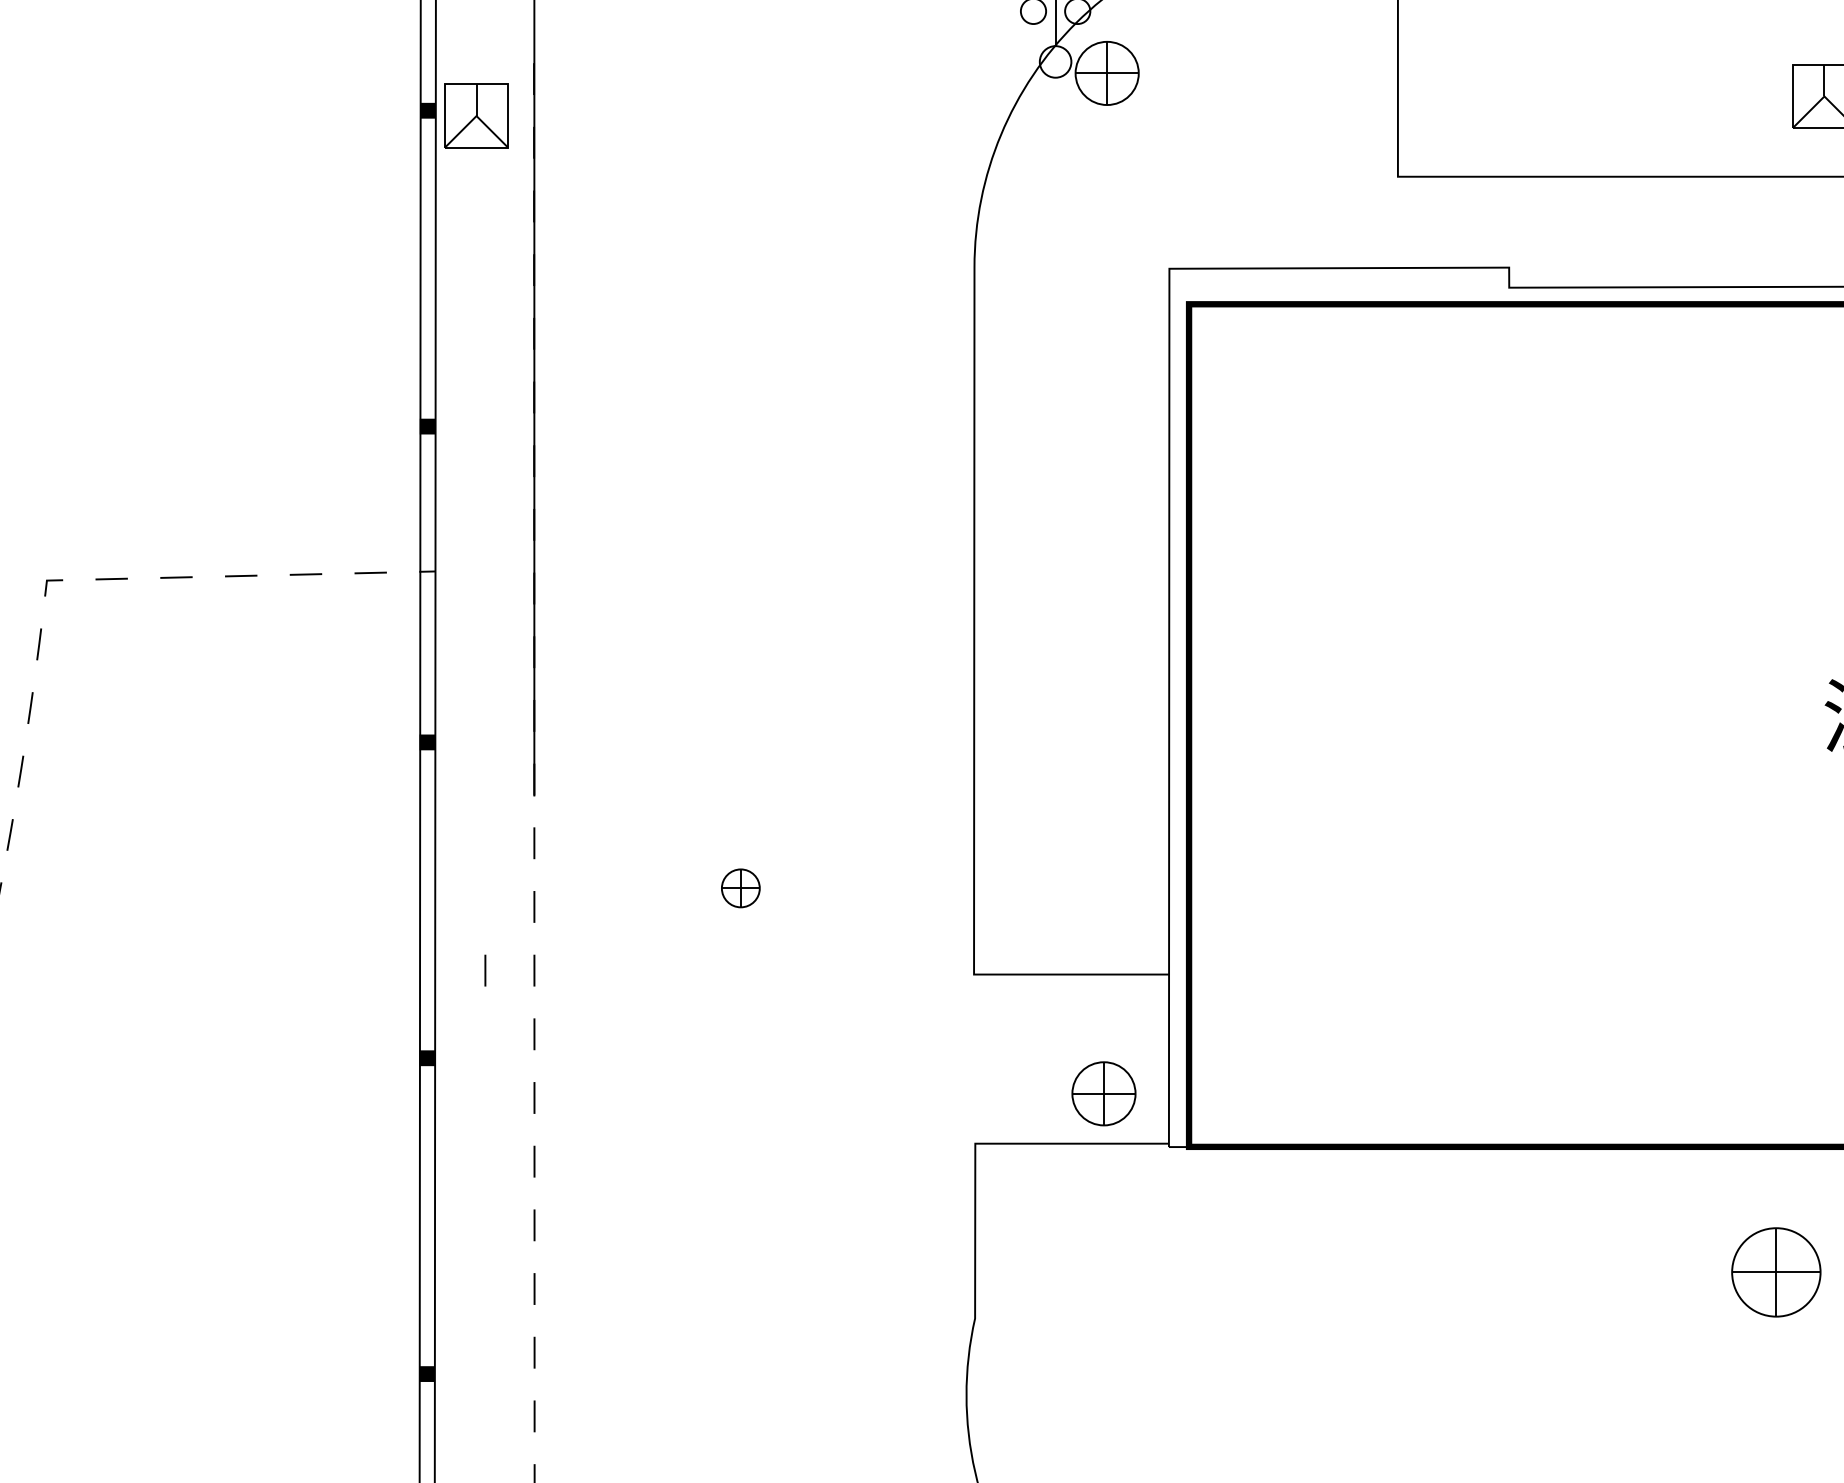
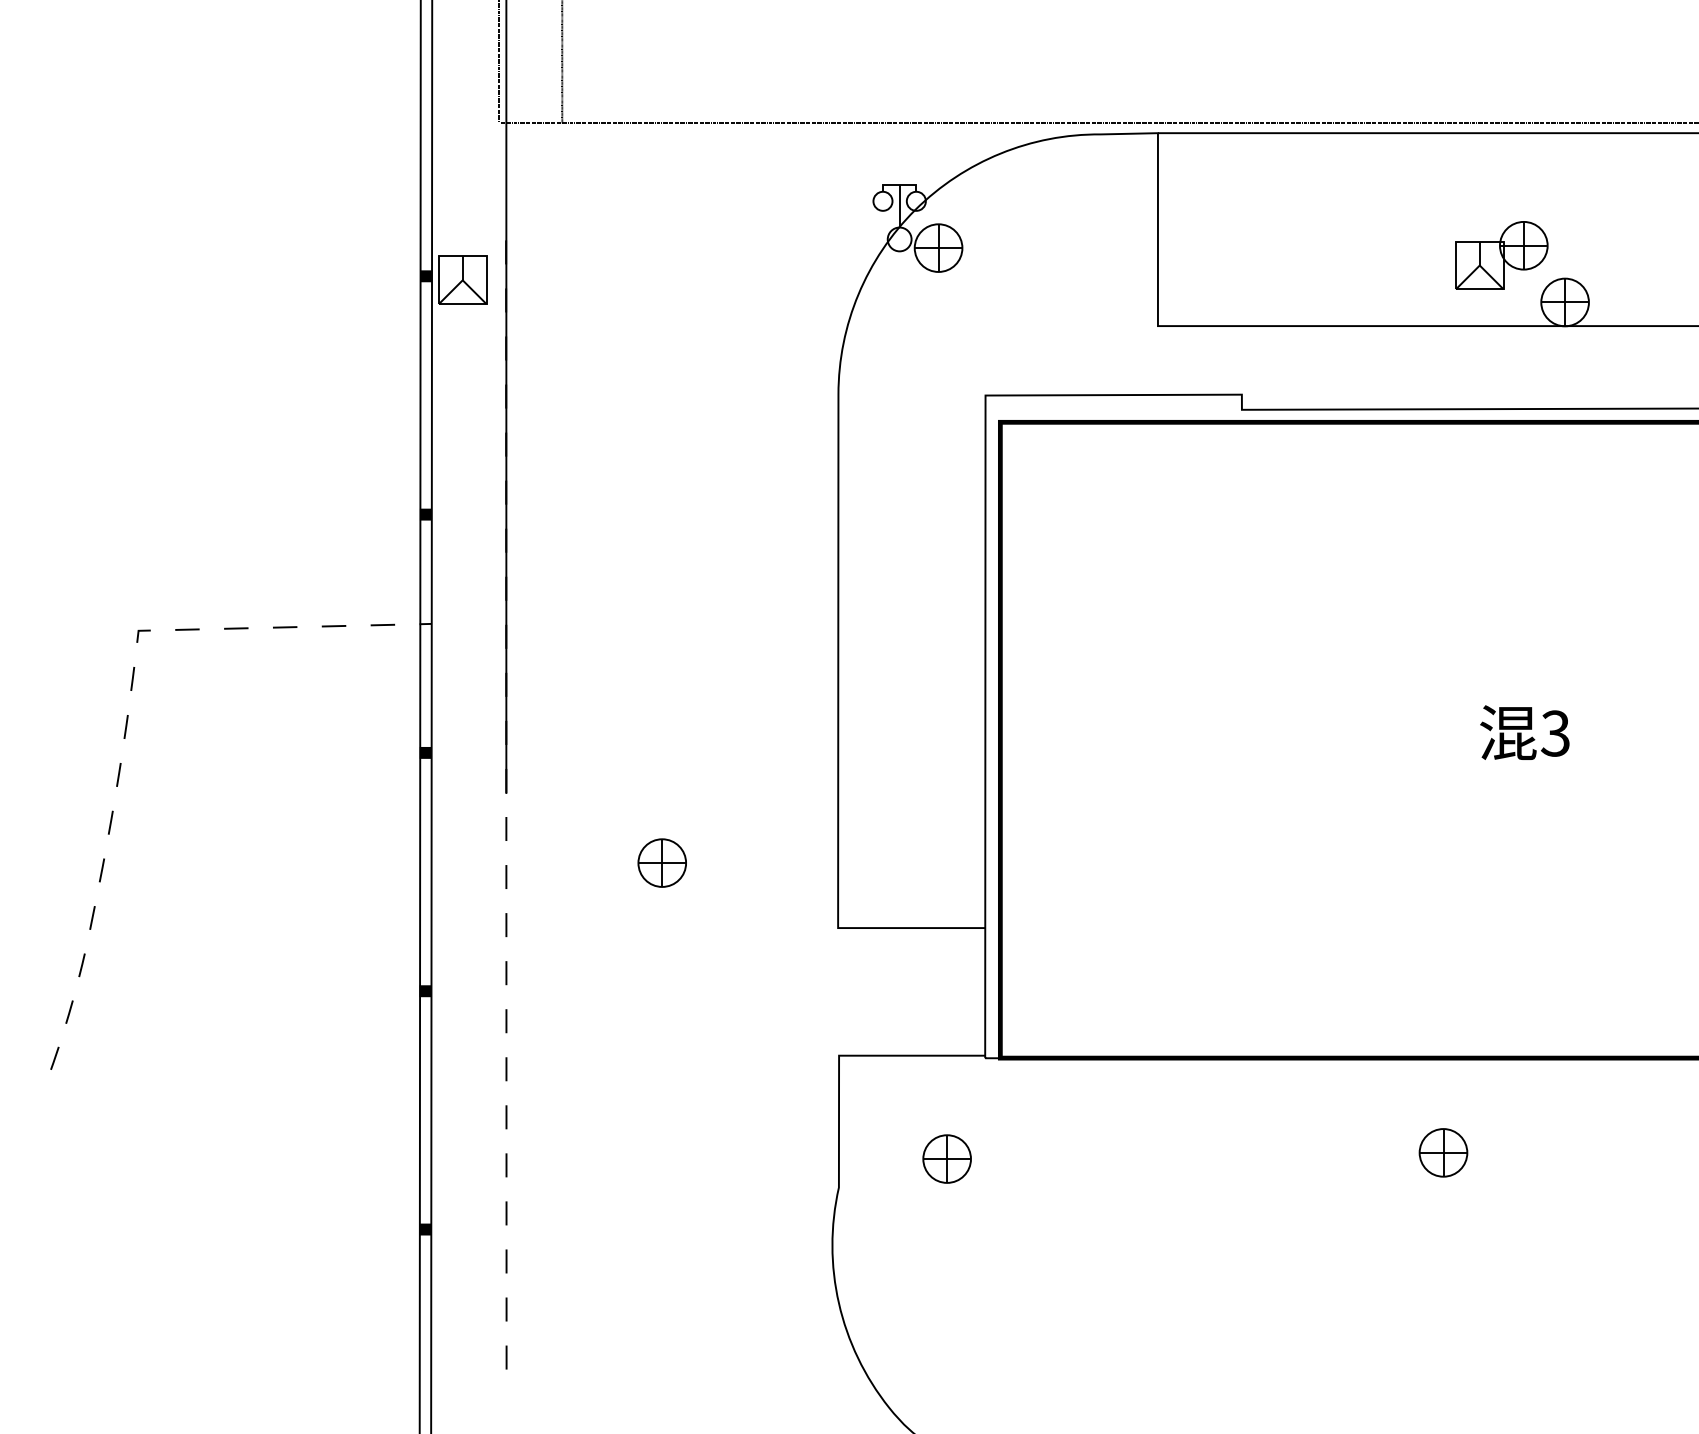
part: (739, 887) -> (661, 862), size x1.67
line: (485, 971) -> (469, 925), removed
part: (1103, 1093) -> (946, 1158), moved
part: (1776, 1271) -> (1443, 1152), size x0.71

